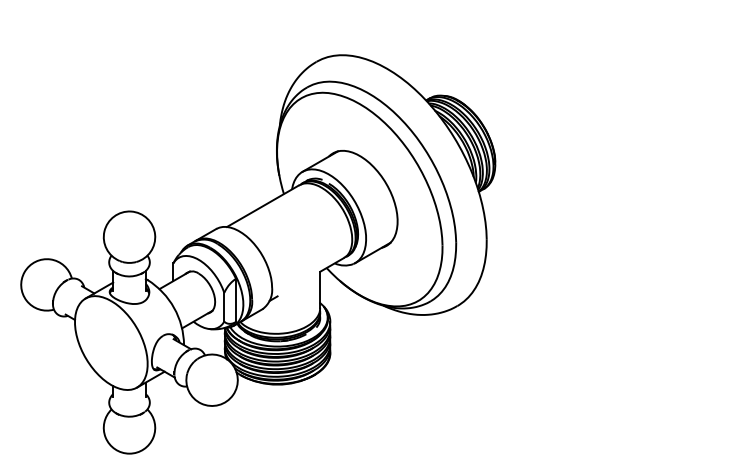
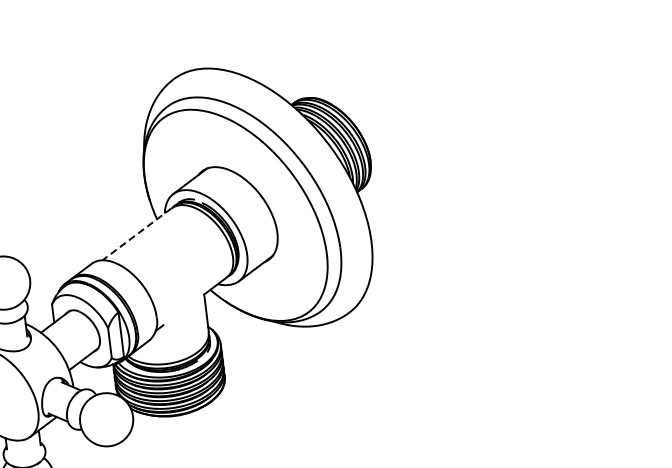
line: (262, 206) -> (136, 234), solid -> dashed

